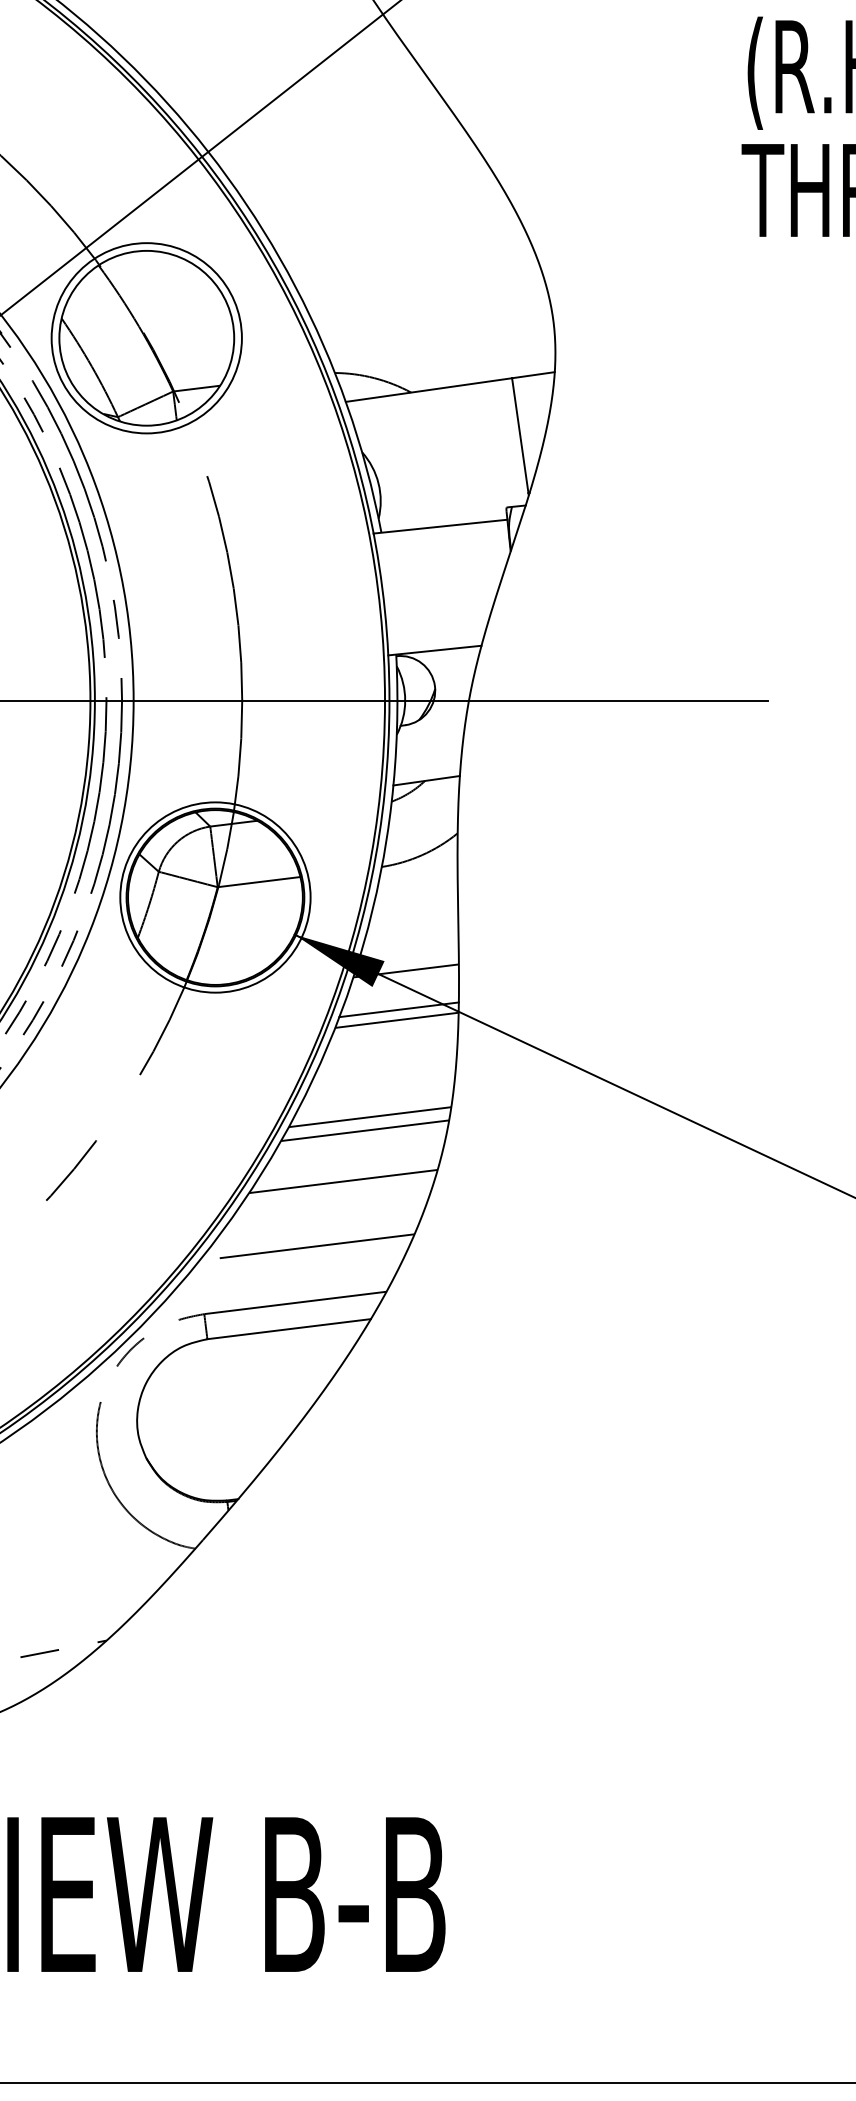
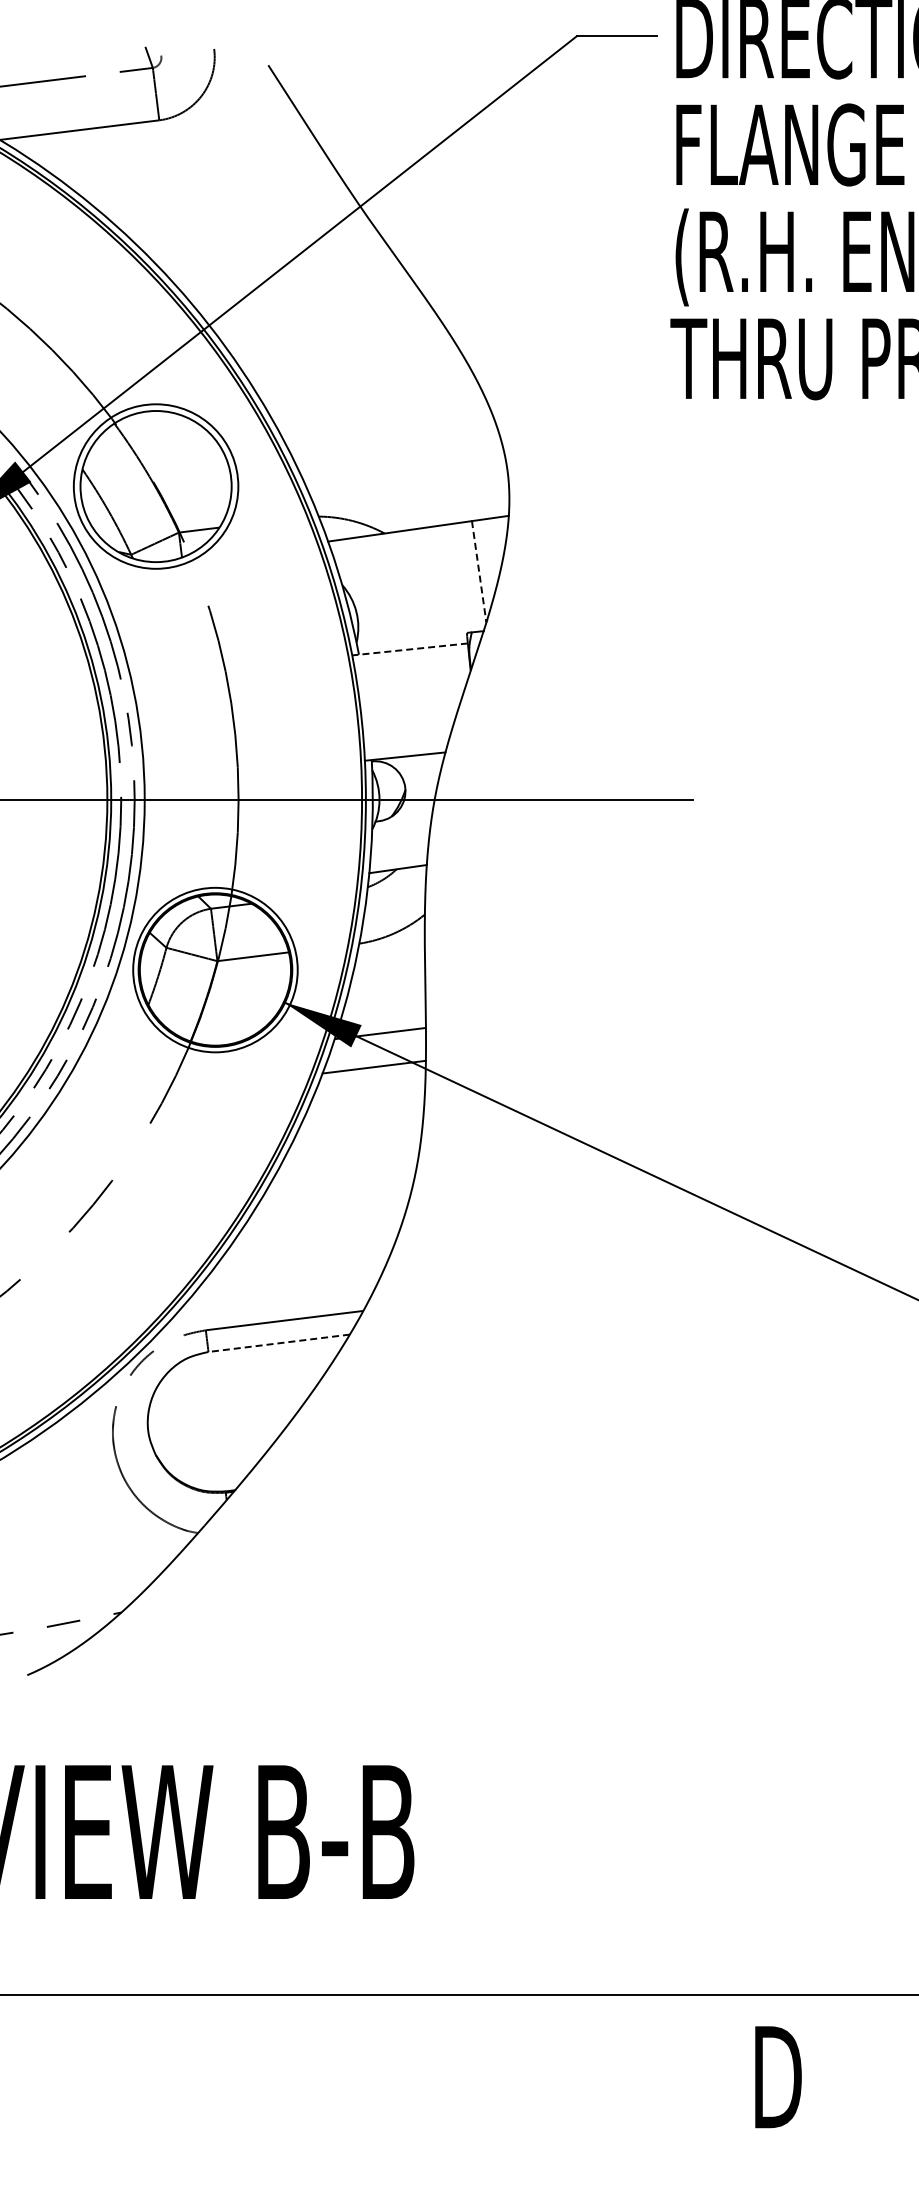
line: (520, 436) -> (479, 571), solid -> dashed
line: (439, 526) -> (409, 649), solid -> dashed
line: (397, 1019) -> (372, 1075), removed
line: (369, 1116) -> (348, 1159), removed
line: (364, 1130) -> (344, 1171), removed
line: (342, 1181) -> (325, 1215), removed
line: (306, 1247) -> (294, 1272), removed
line: (288, 1329) -> (278, 1343), solid -> dashed

